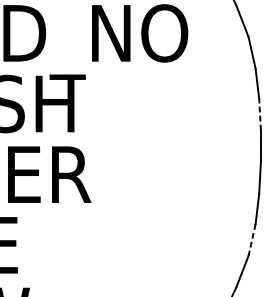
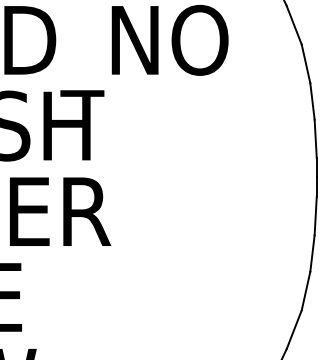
line: (259, 114) -> (315, 138), dashed -> solid
line: (252, 240) -> (306, 291), dashed -> solid

